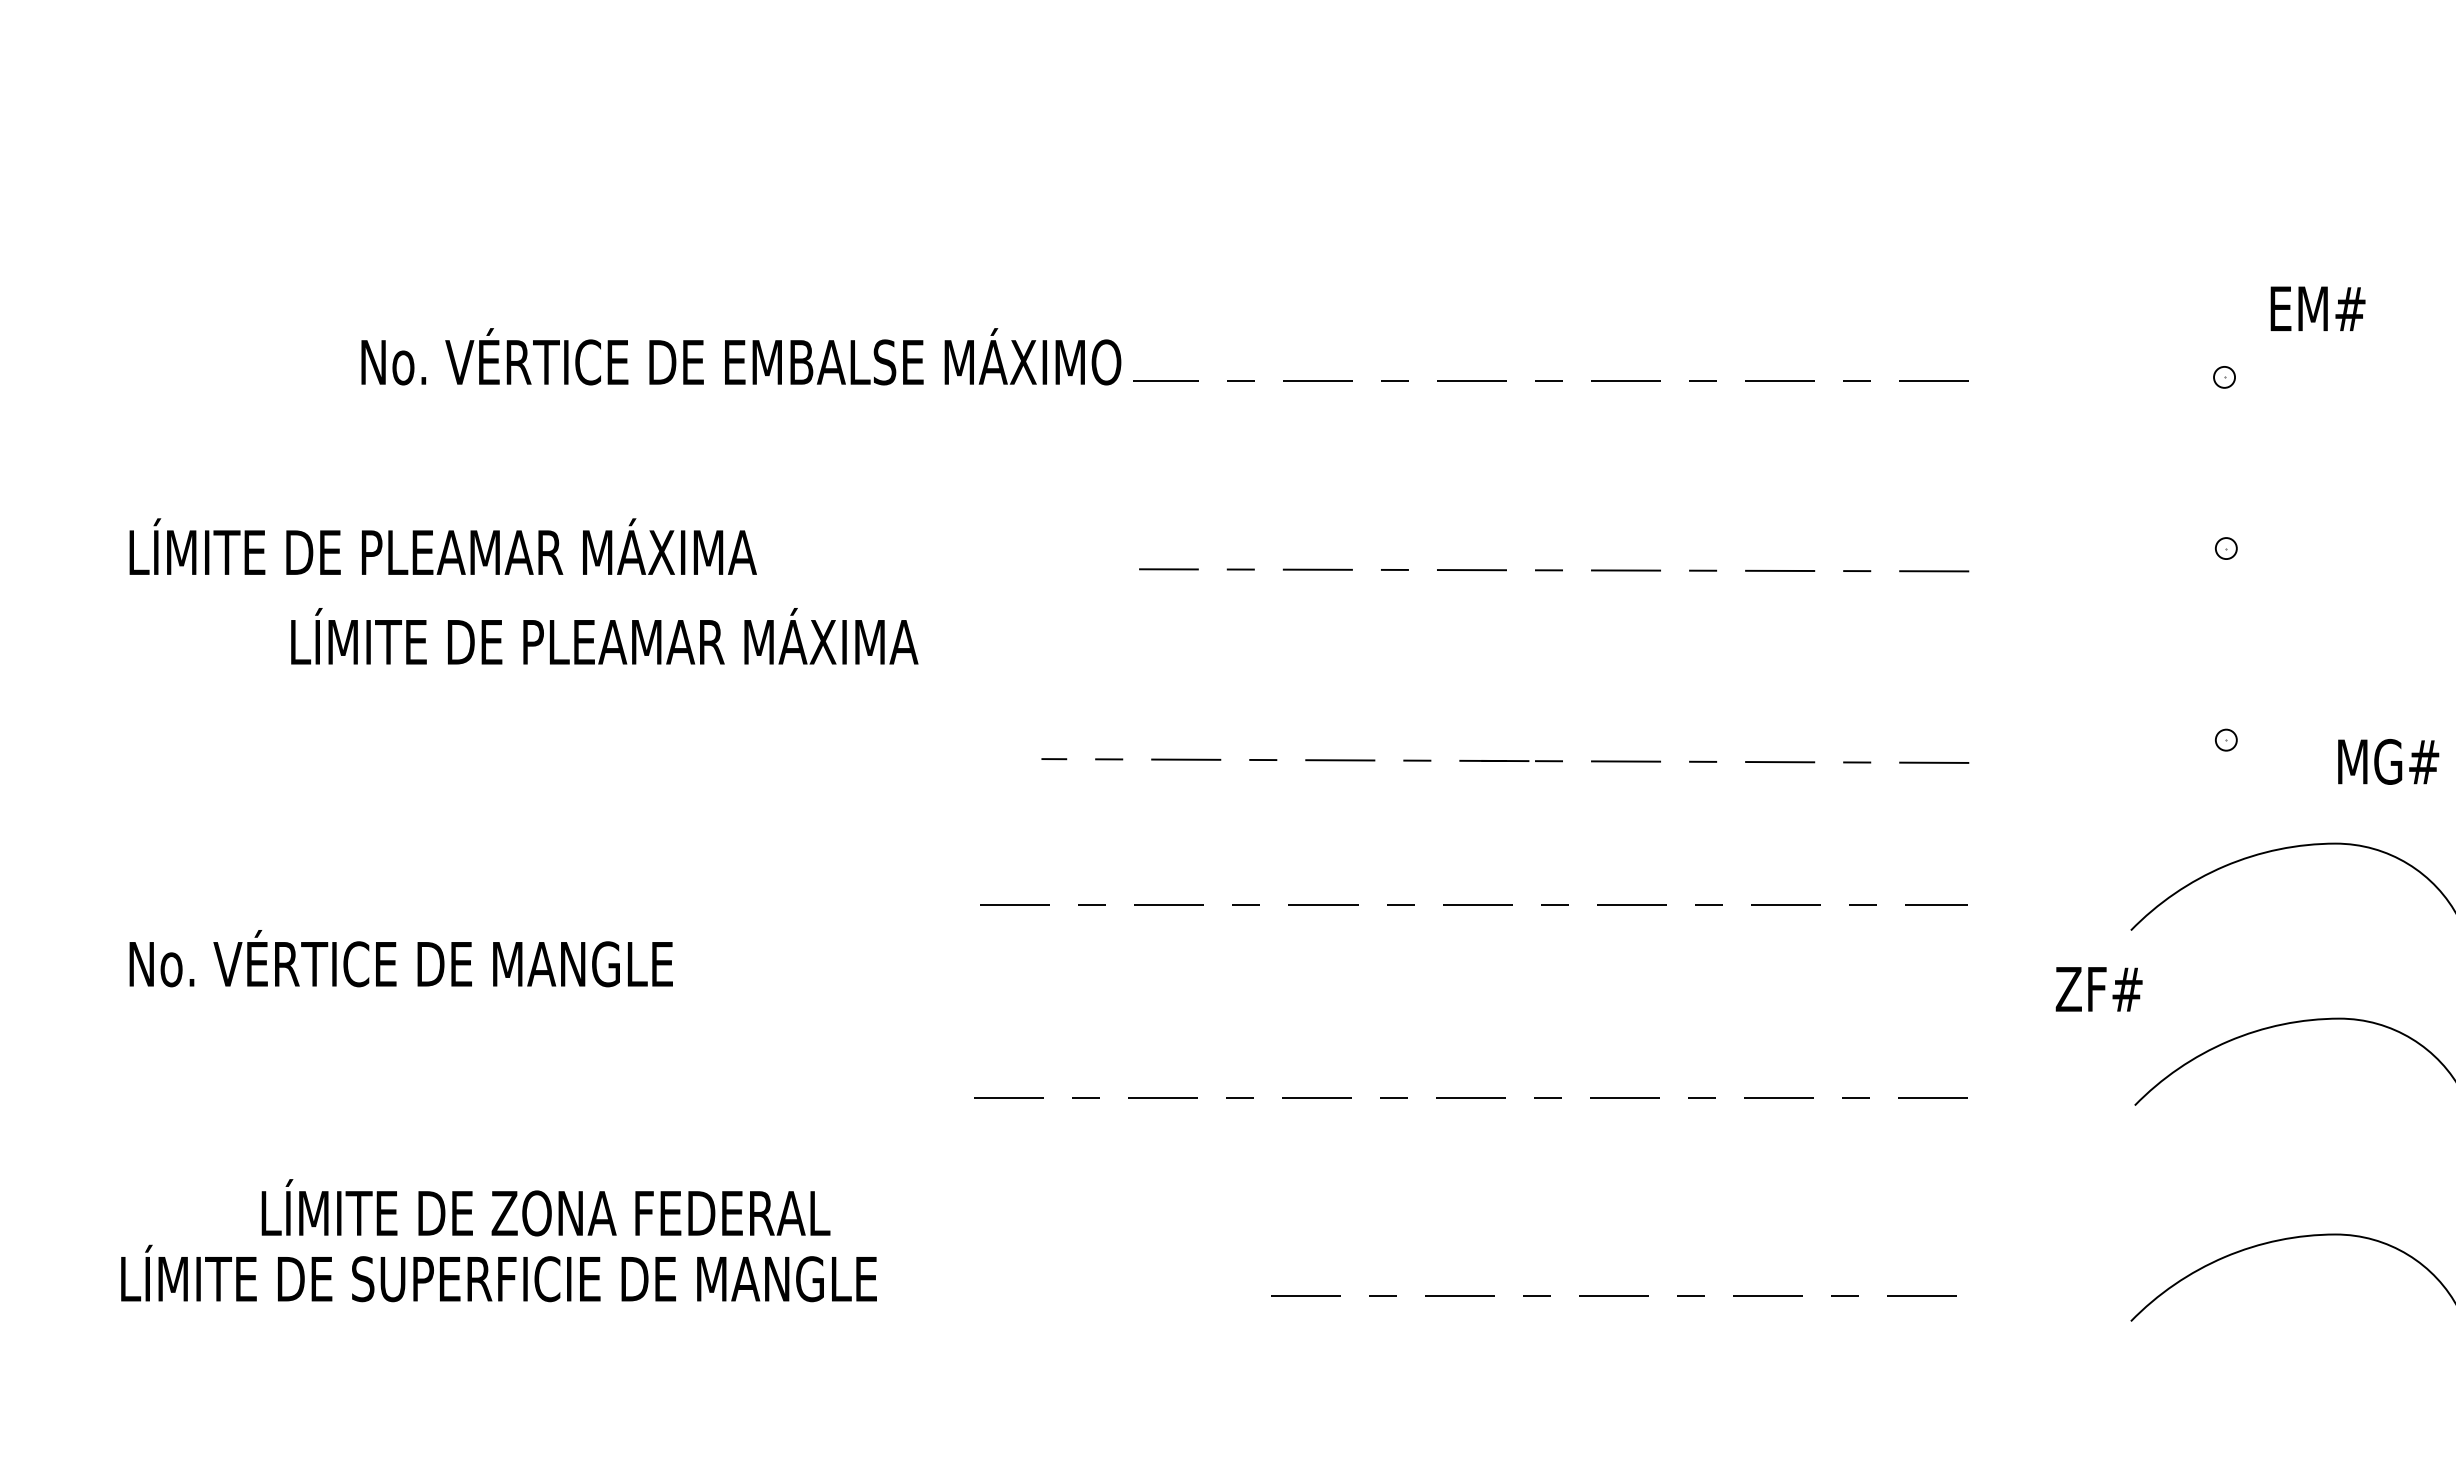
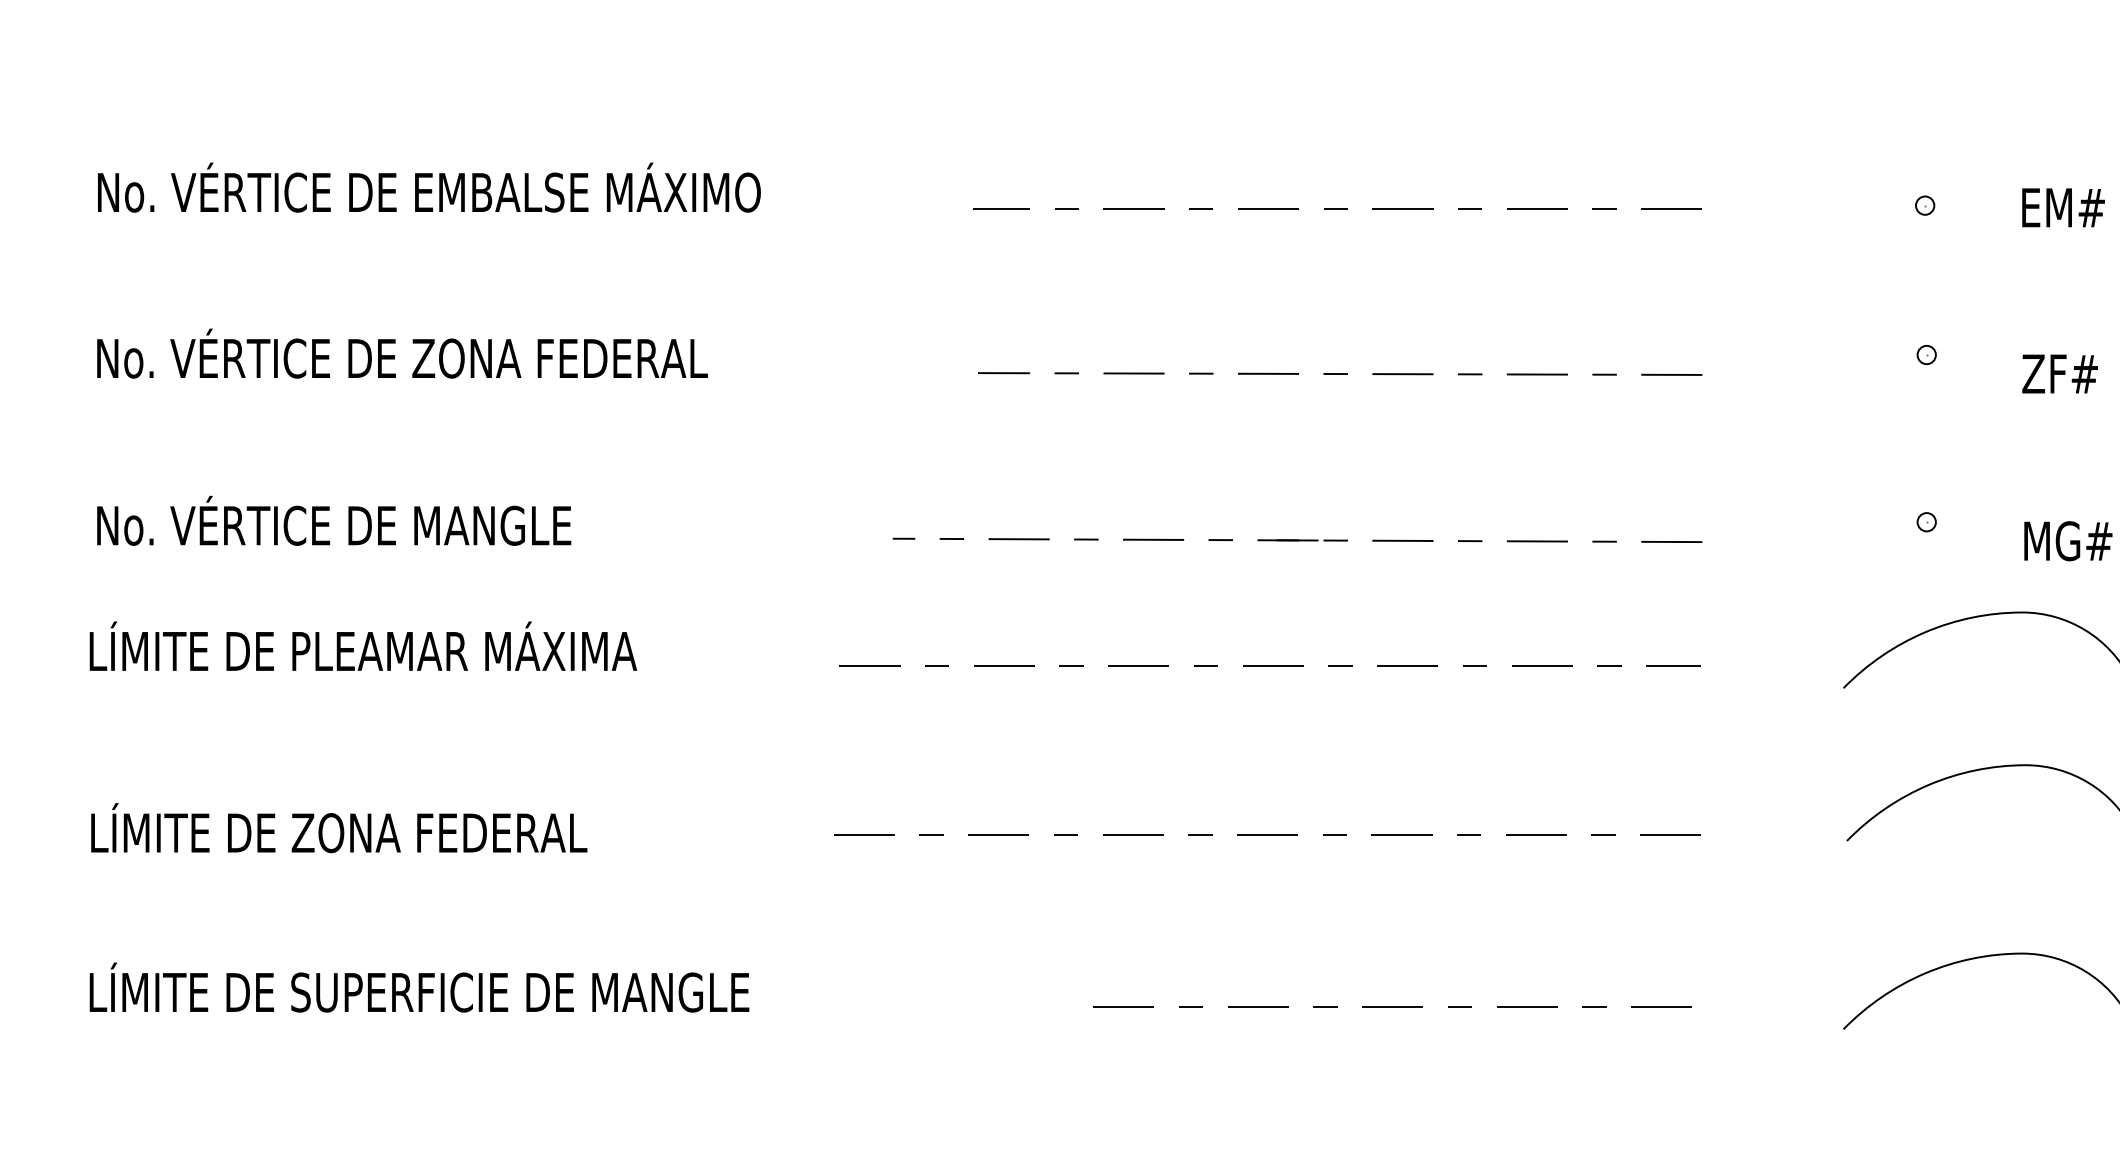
text: (2317, 308) -> (2063, 207), moved
text: (741, 356) -> (429, 187), moved
text: (481, 546) -> (404, 353), LÍMITE DE PLEAMAR MÁXIMA -> No. VÉRTICE DE ZONA FEDERAL
text: (604, 636) -> (363, 646), moved
text: (400, 958) -> (333, 520), moved
text: (2098, 989) -> (2059, 374), moved
text: (545, 1207) -> (338, 827), moved

